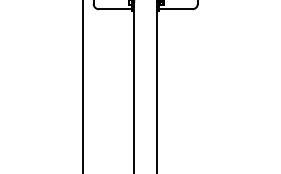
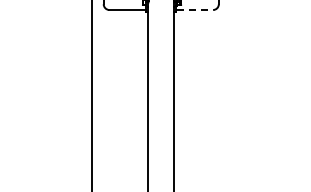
line: (175, 9) -> (194, 10), solid -> dashed

